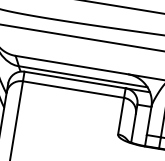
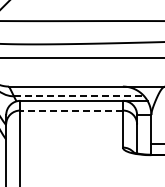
line: (83, 77) -> (79, 96), solid -> dashed
line: (73, 89) -> (71, 110), solid -> dashed

